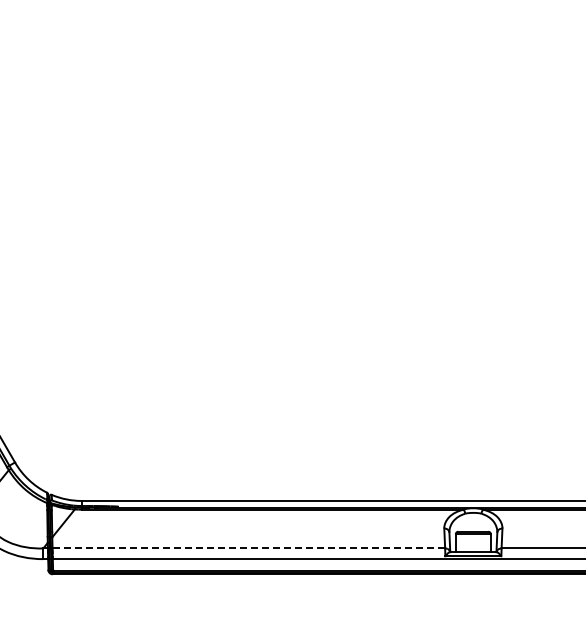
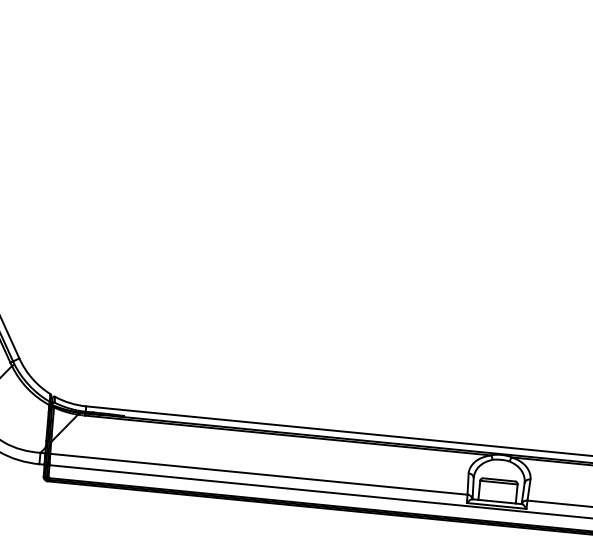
line: (249, 548) -> (259, 474), dashed -> solid

